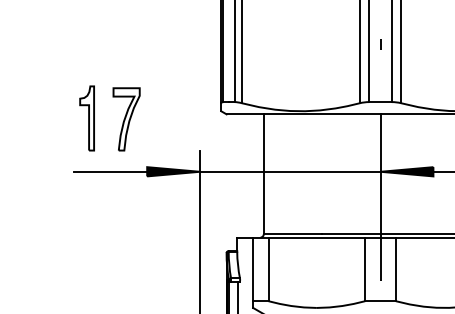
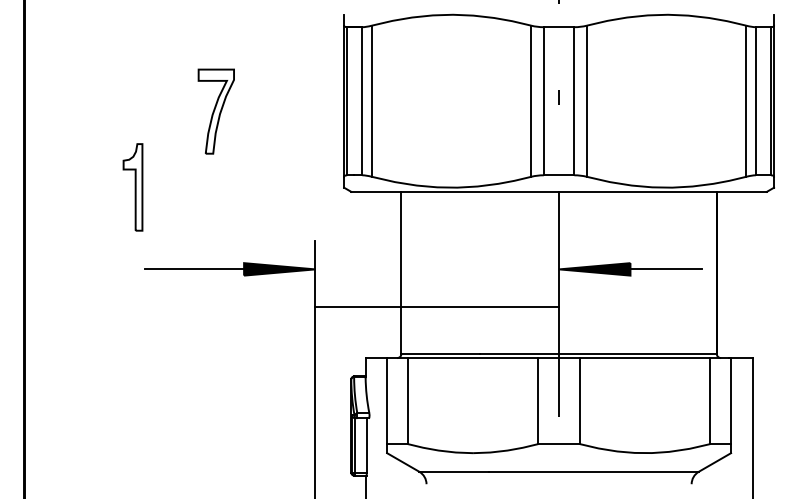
part: (86, 118) -> (132, 187), moved
part: (126, 119) -> (215, 111), moved
line: (290, 171) -> (437, 307), moved

